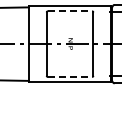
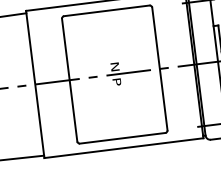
line: (70, 11) -> (107, 11), dashed -> solid
line: (70, 77) -> (123, 139), dashed -> solid

